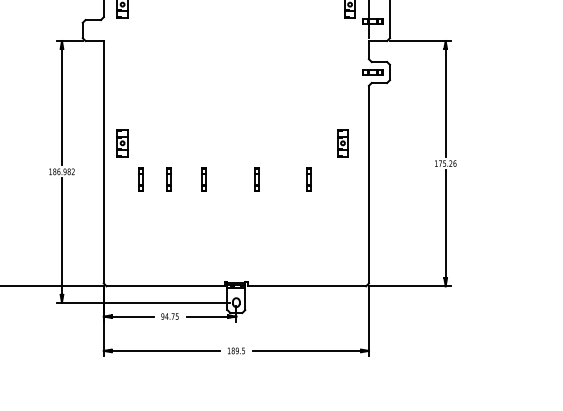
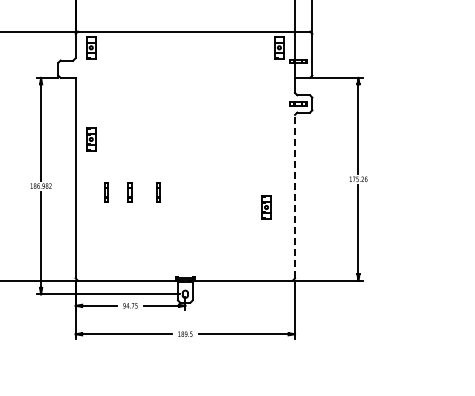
part: (122, 143) -> (91, 139), moved
part: (342, 143) -> (266, 207), moved
part: (255, 179) -> (201, 192), removed
line: (307, 179) -> (244, 192), removed
line: (369, 184) -> (295, 196), solid -> dashed

